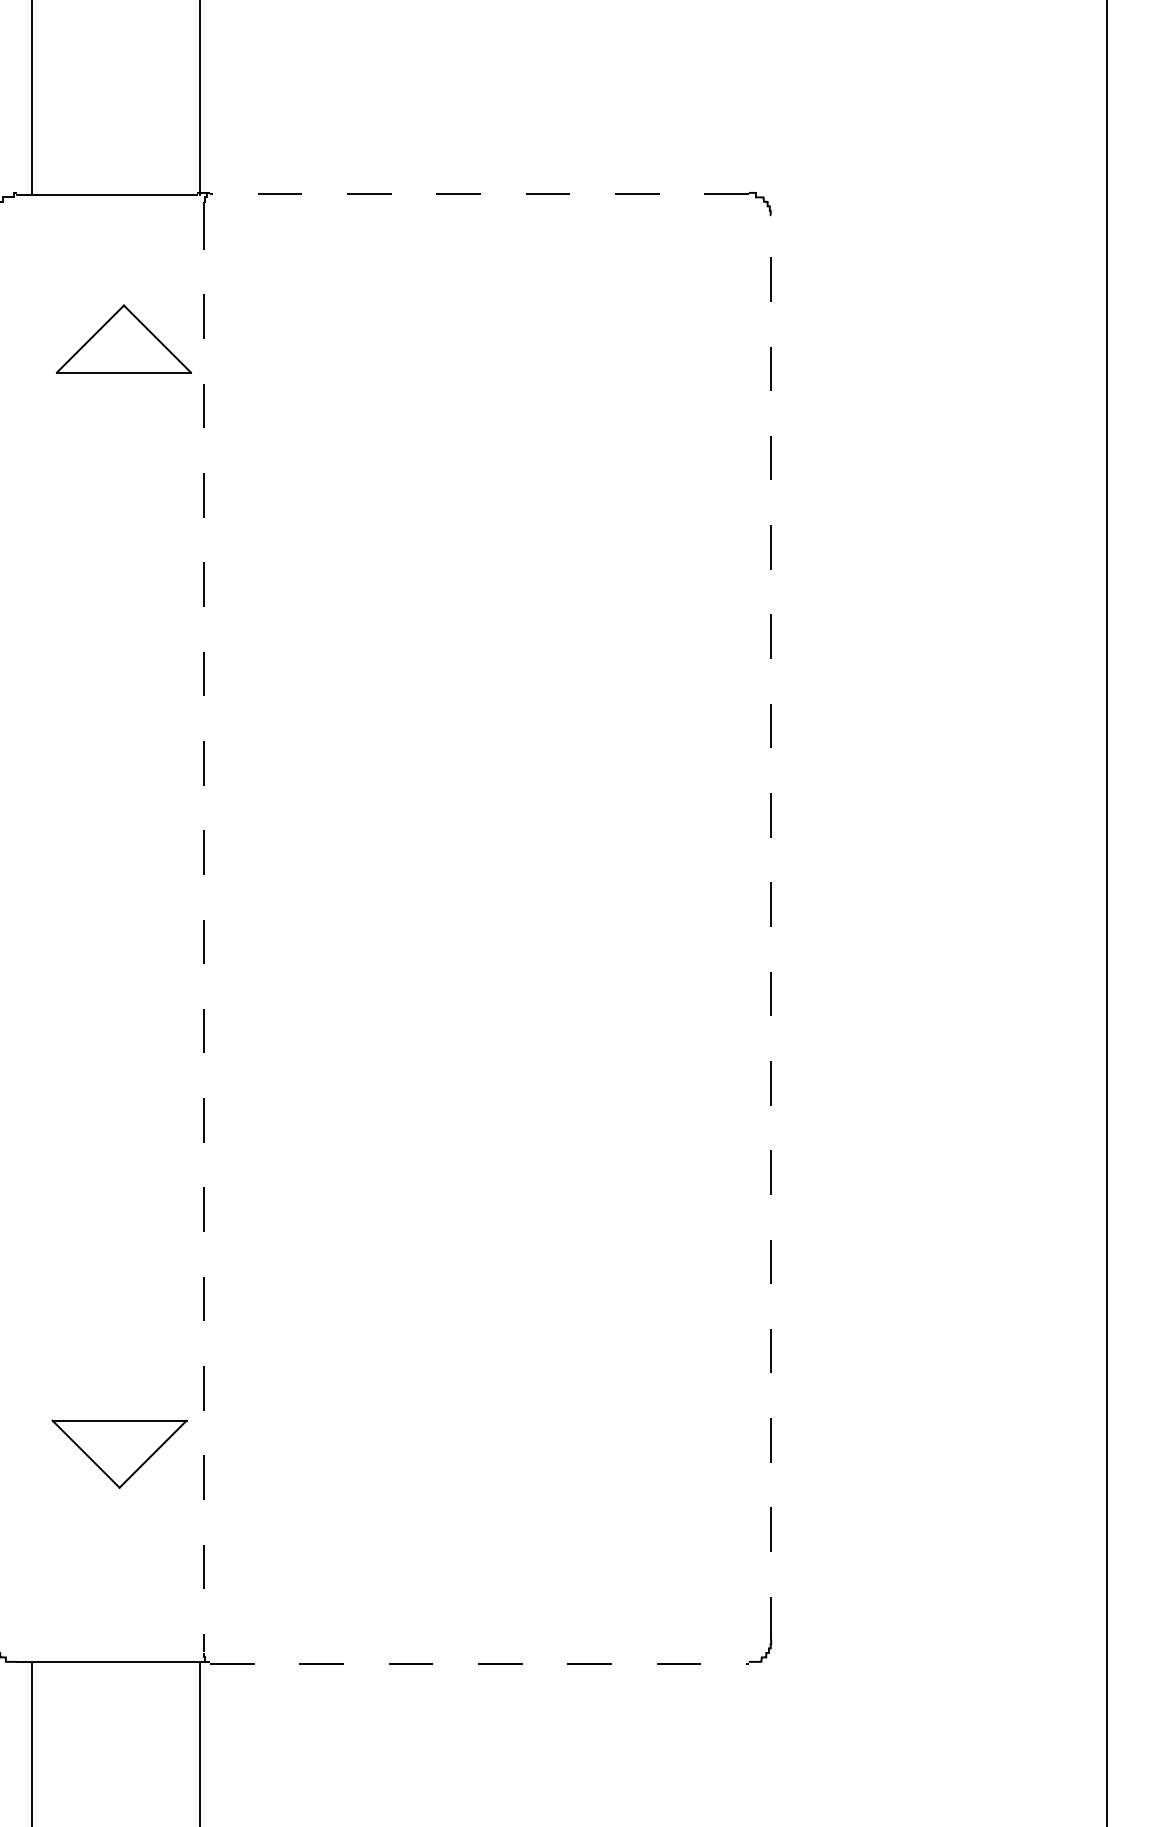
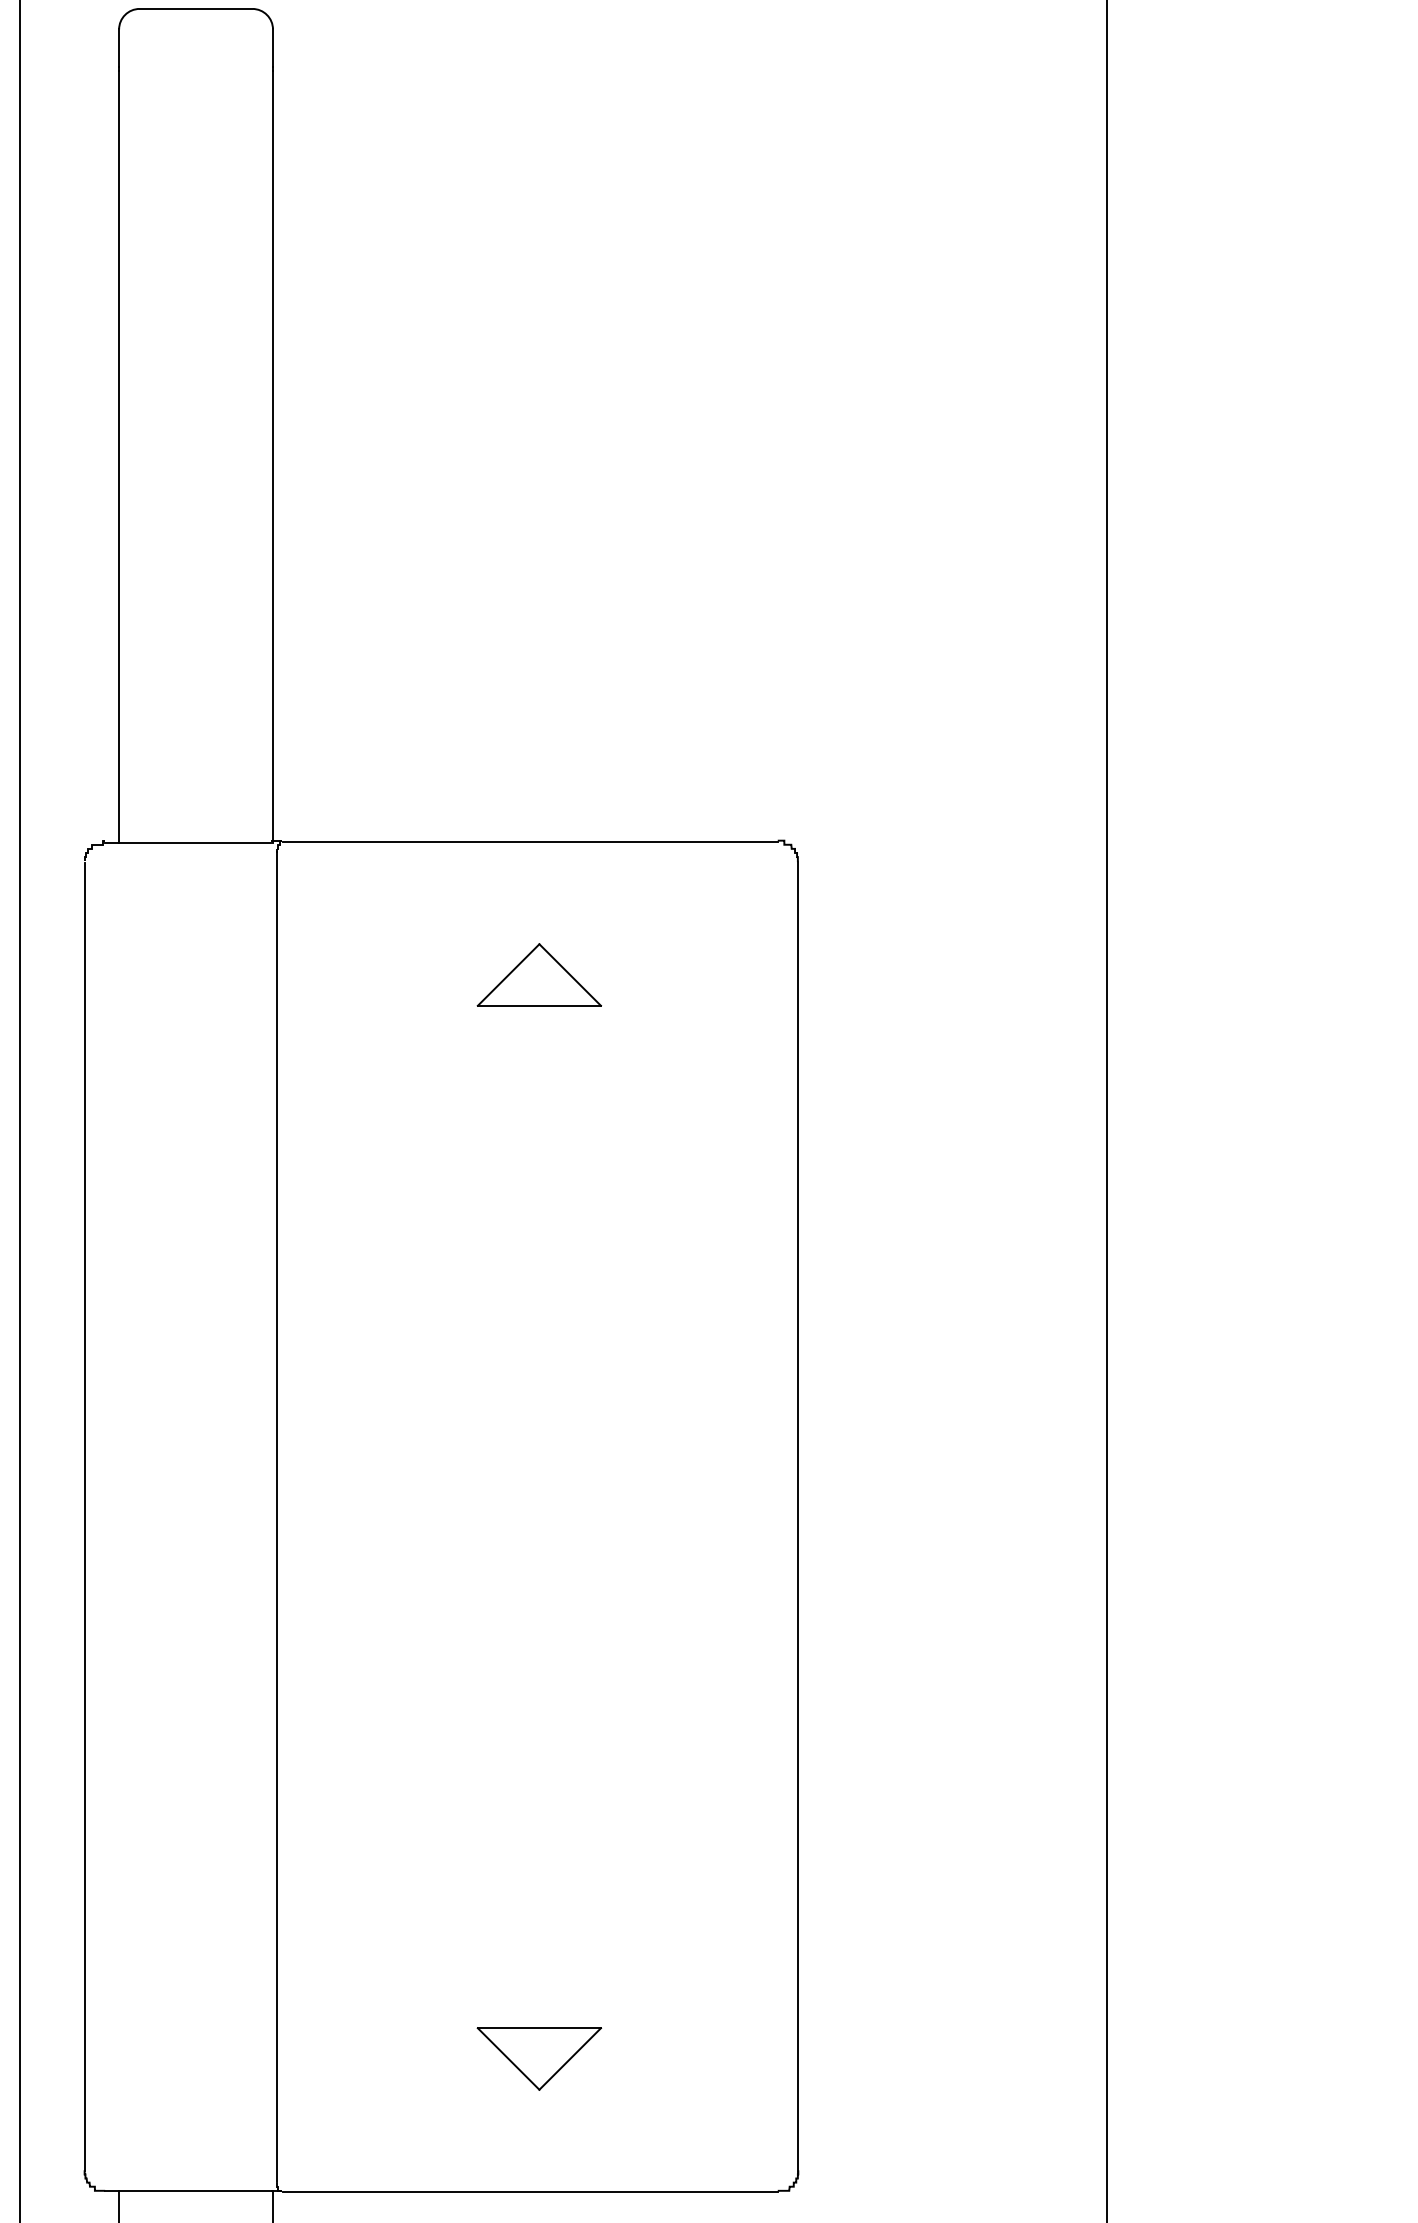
line: (479, 193) -> (530, 841), dashed -> solid
part: (122, 338) -> (538, 974), moved
line: (771, 928) -> (798, 1516), dashed -> solid
line: (203, 929) -> (276, 1517), dashed -> solid
part: (118, 1453) -> (538, 2058), moved
line: (479, 1663) -> (530, 2192), dashed -> solid

